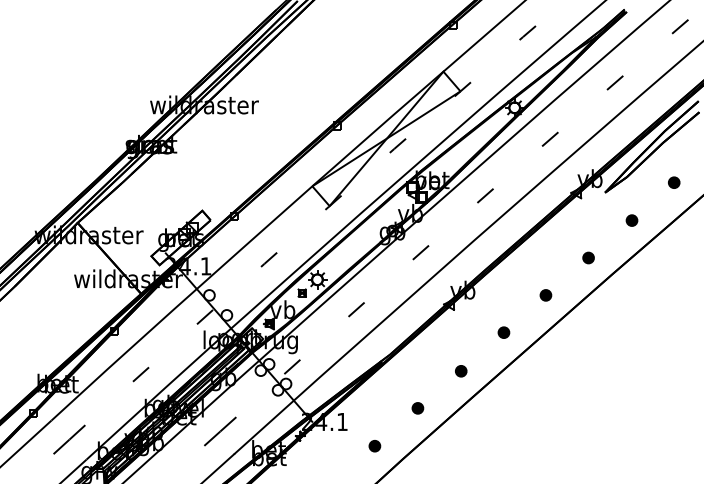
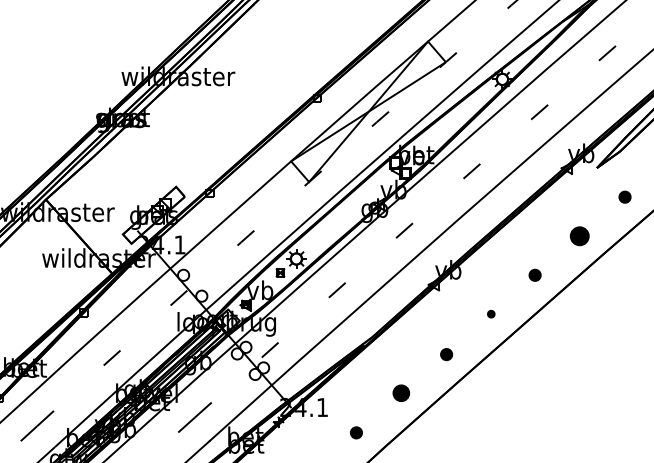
part: (588, 257) -> (579, 235), size x1.6
part: (503, 332) -> (490, 314), size x0.6
part: (417, 408) -> (400, 393), size x1.4

